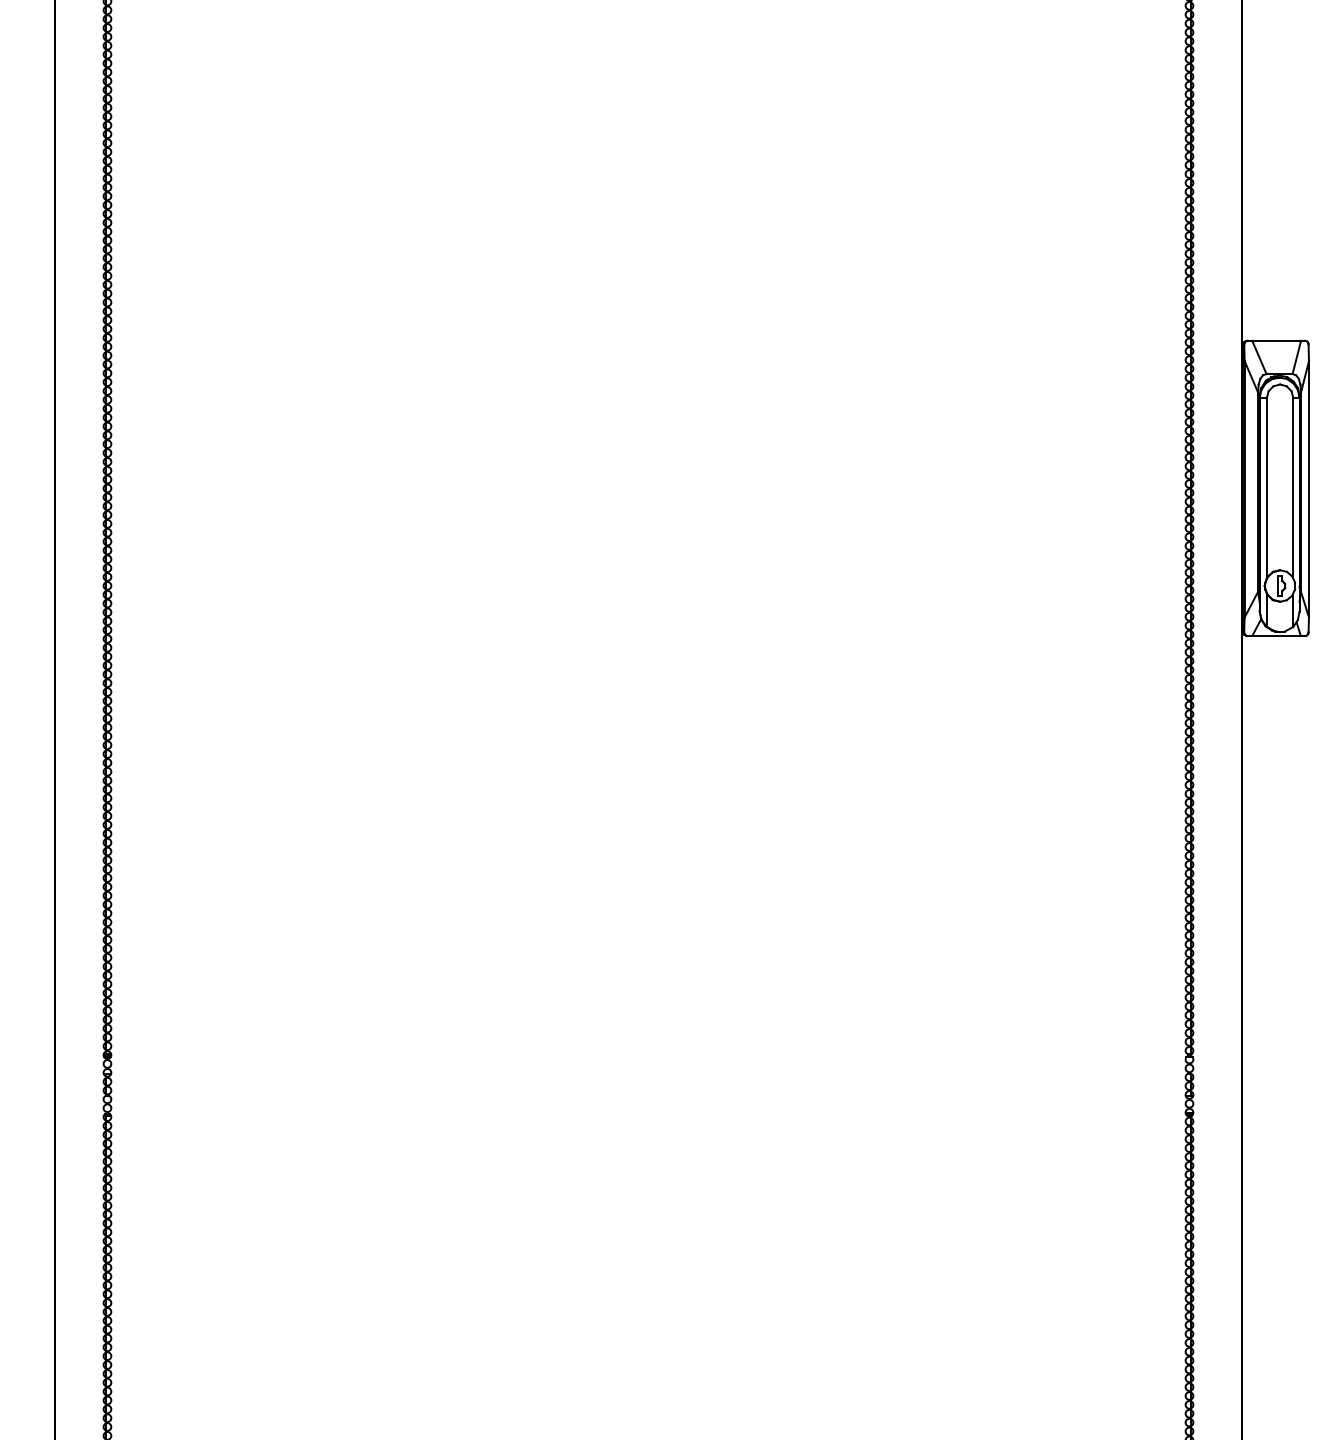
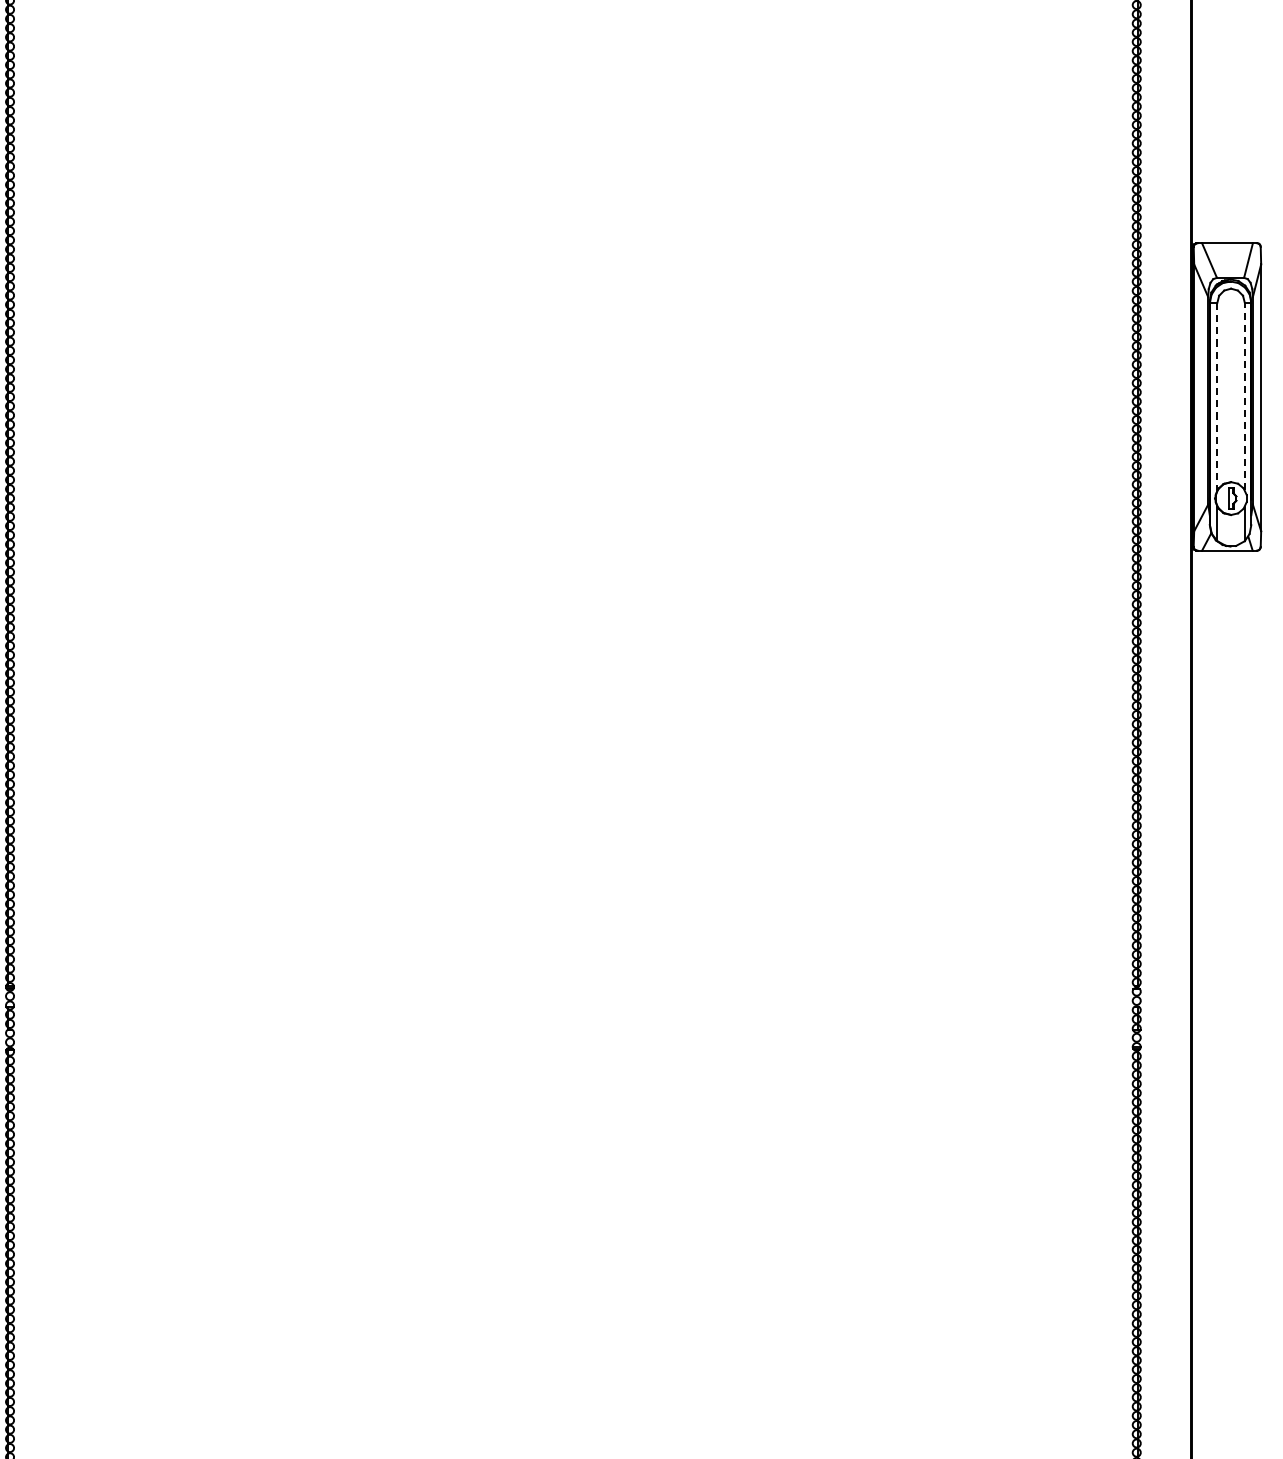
line: (1266, 488) -> (1216, 397), solid -> dashed
line: (1293, 488) -> (1245, 397), solid -> dashed

